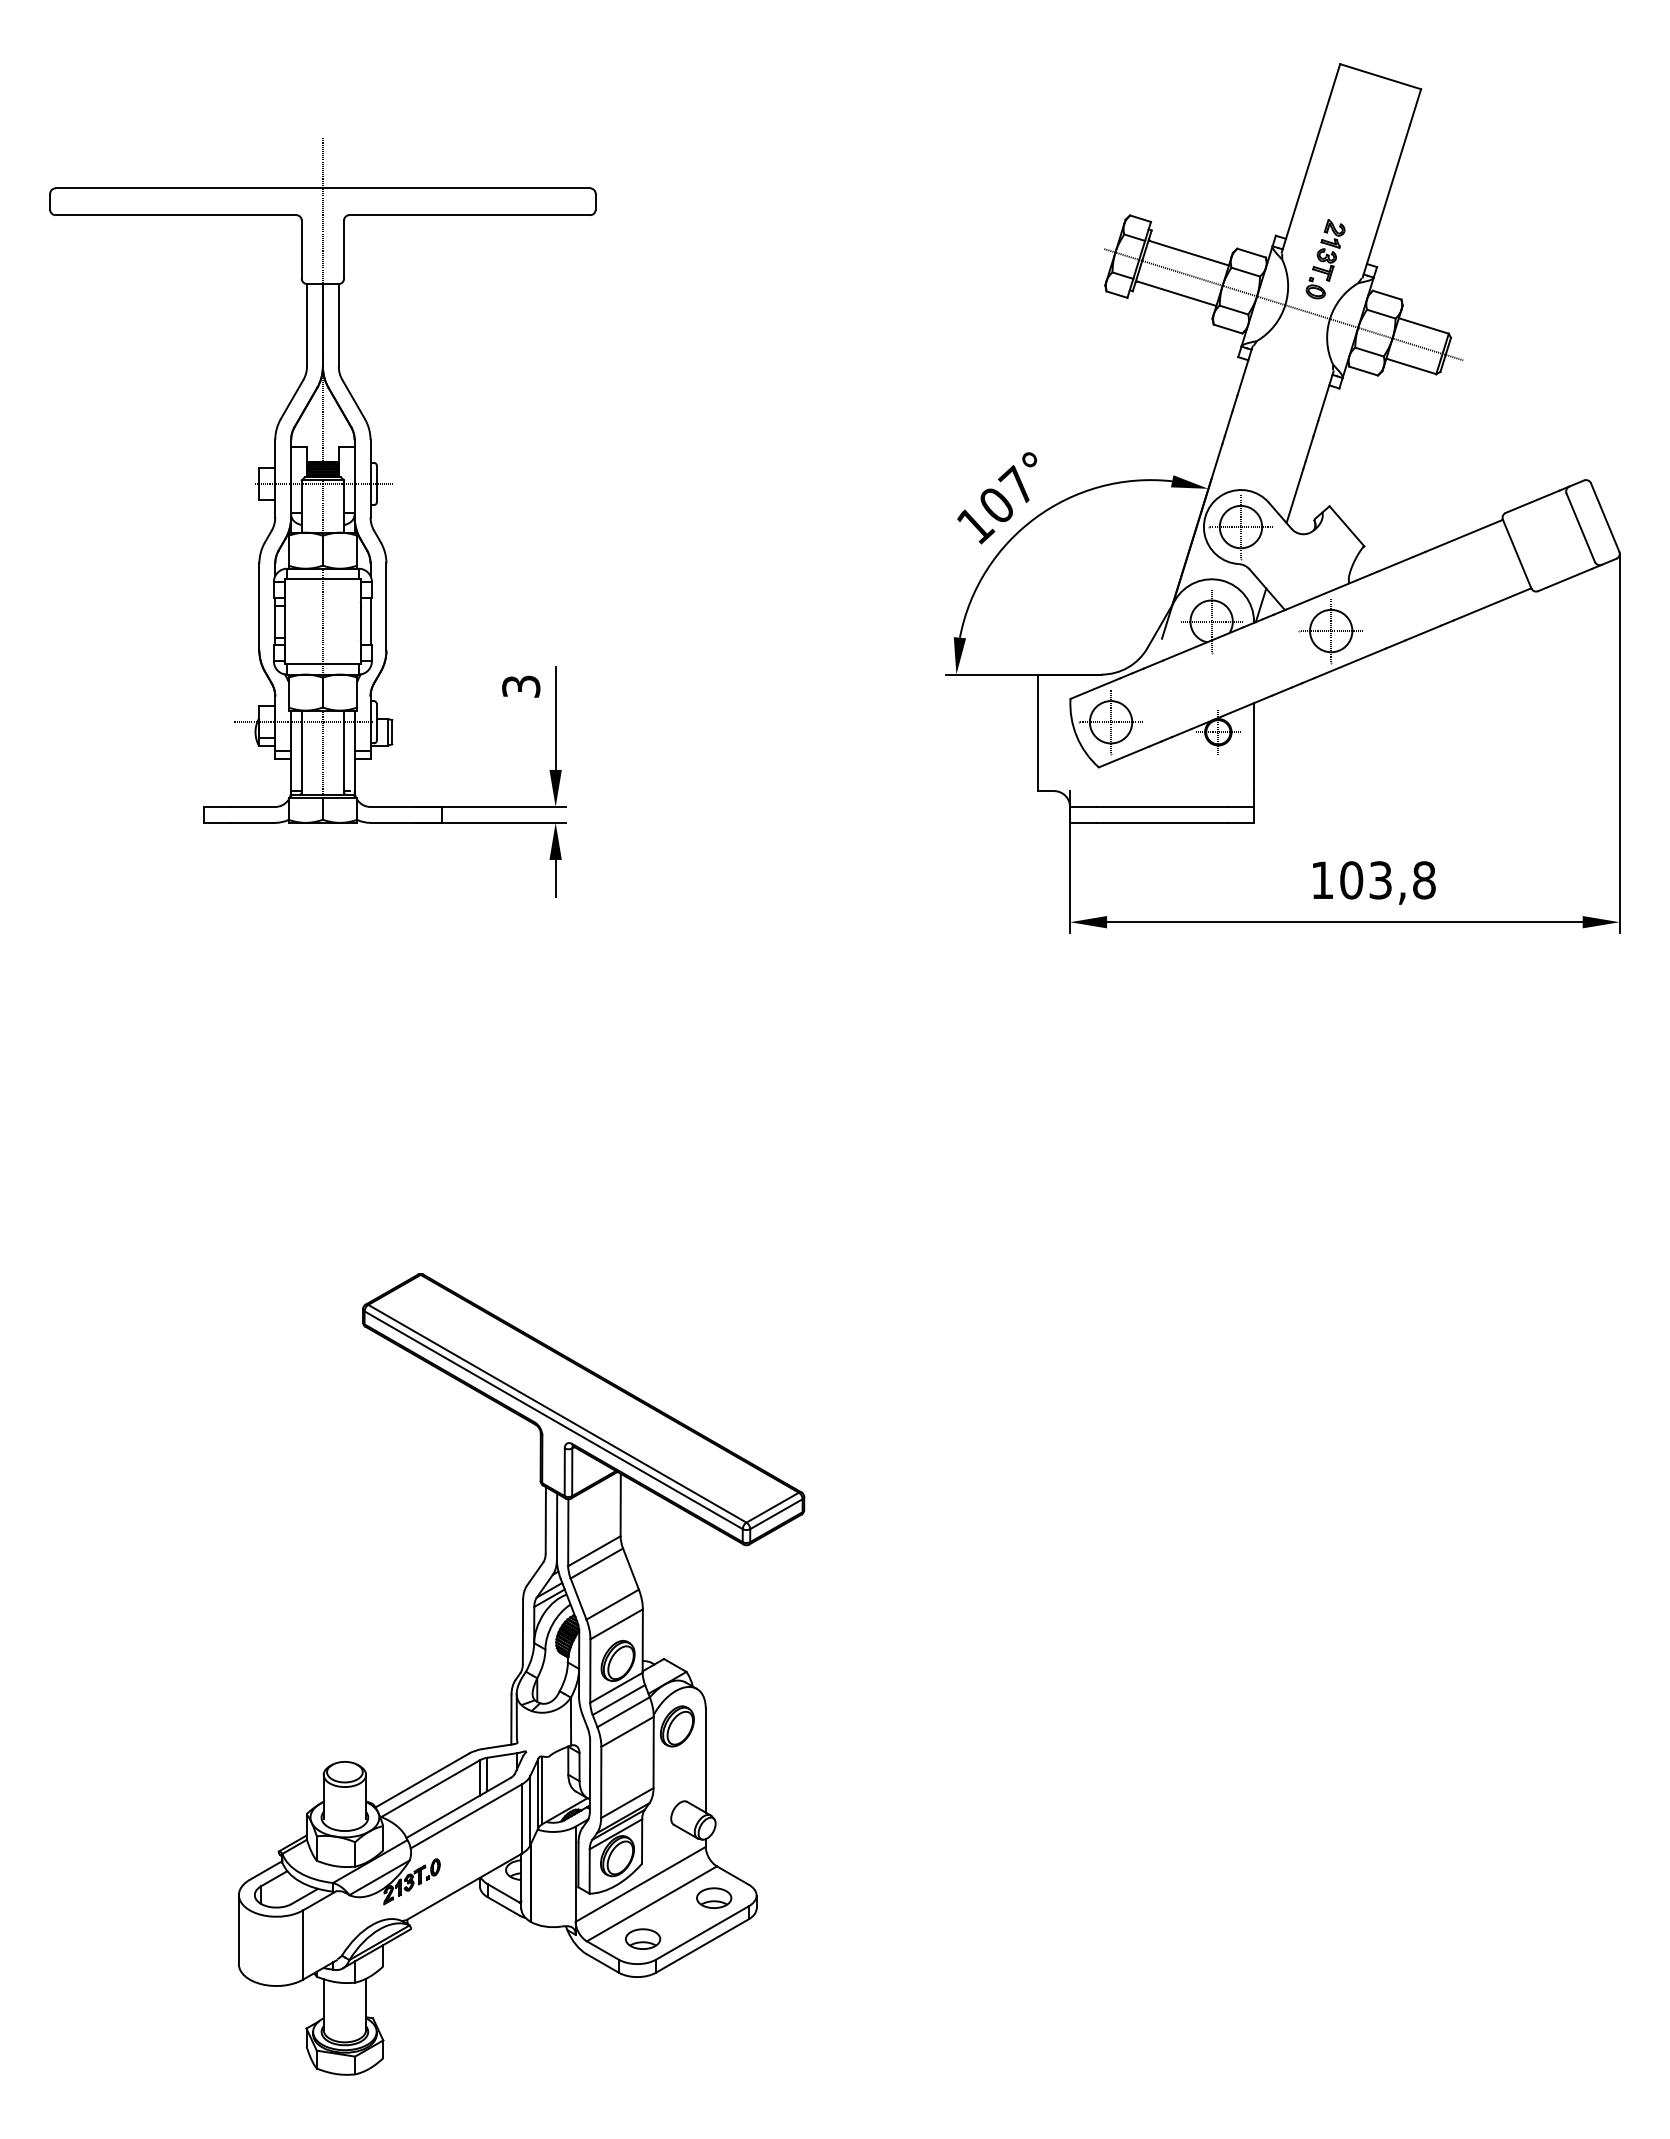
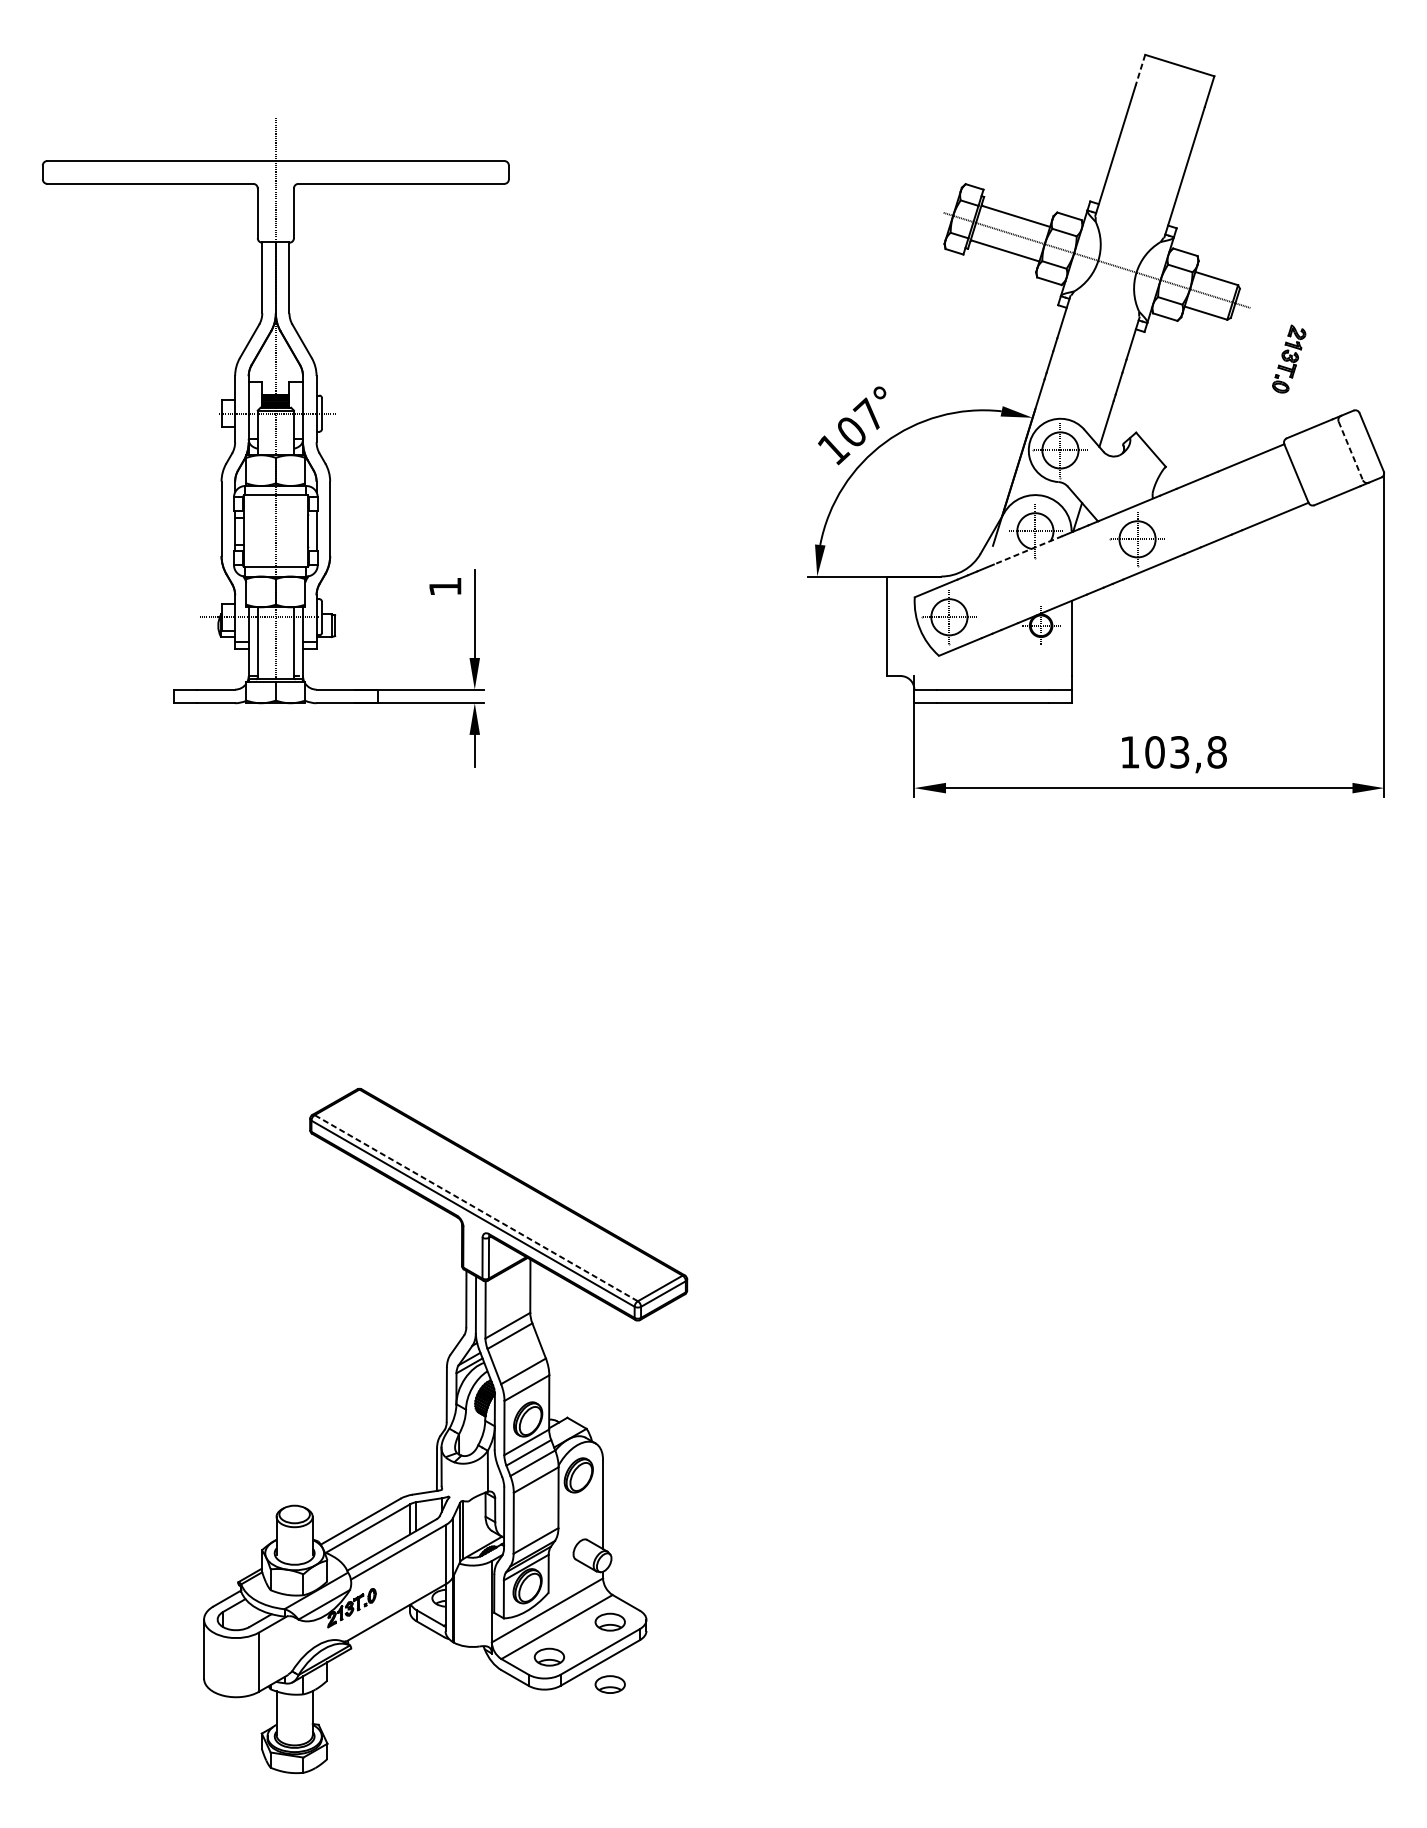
line: (1334, 82) -> (1140, 70), solid -> dashed
part: (1325, 259) -> (1289, 359), moved
line: (1580, 528) -> (1350, 451), solid -> dashed
line: (1202, 644) -> (1027, 550), solid -> dashed
text: (521, 686) -> (445, 586), 3 -> 1
line: (557, 1413) -> (476, 1207), solid -> dashed
part: (714, 1970) -> (610, 1683), added

